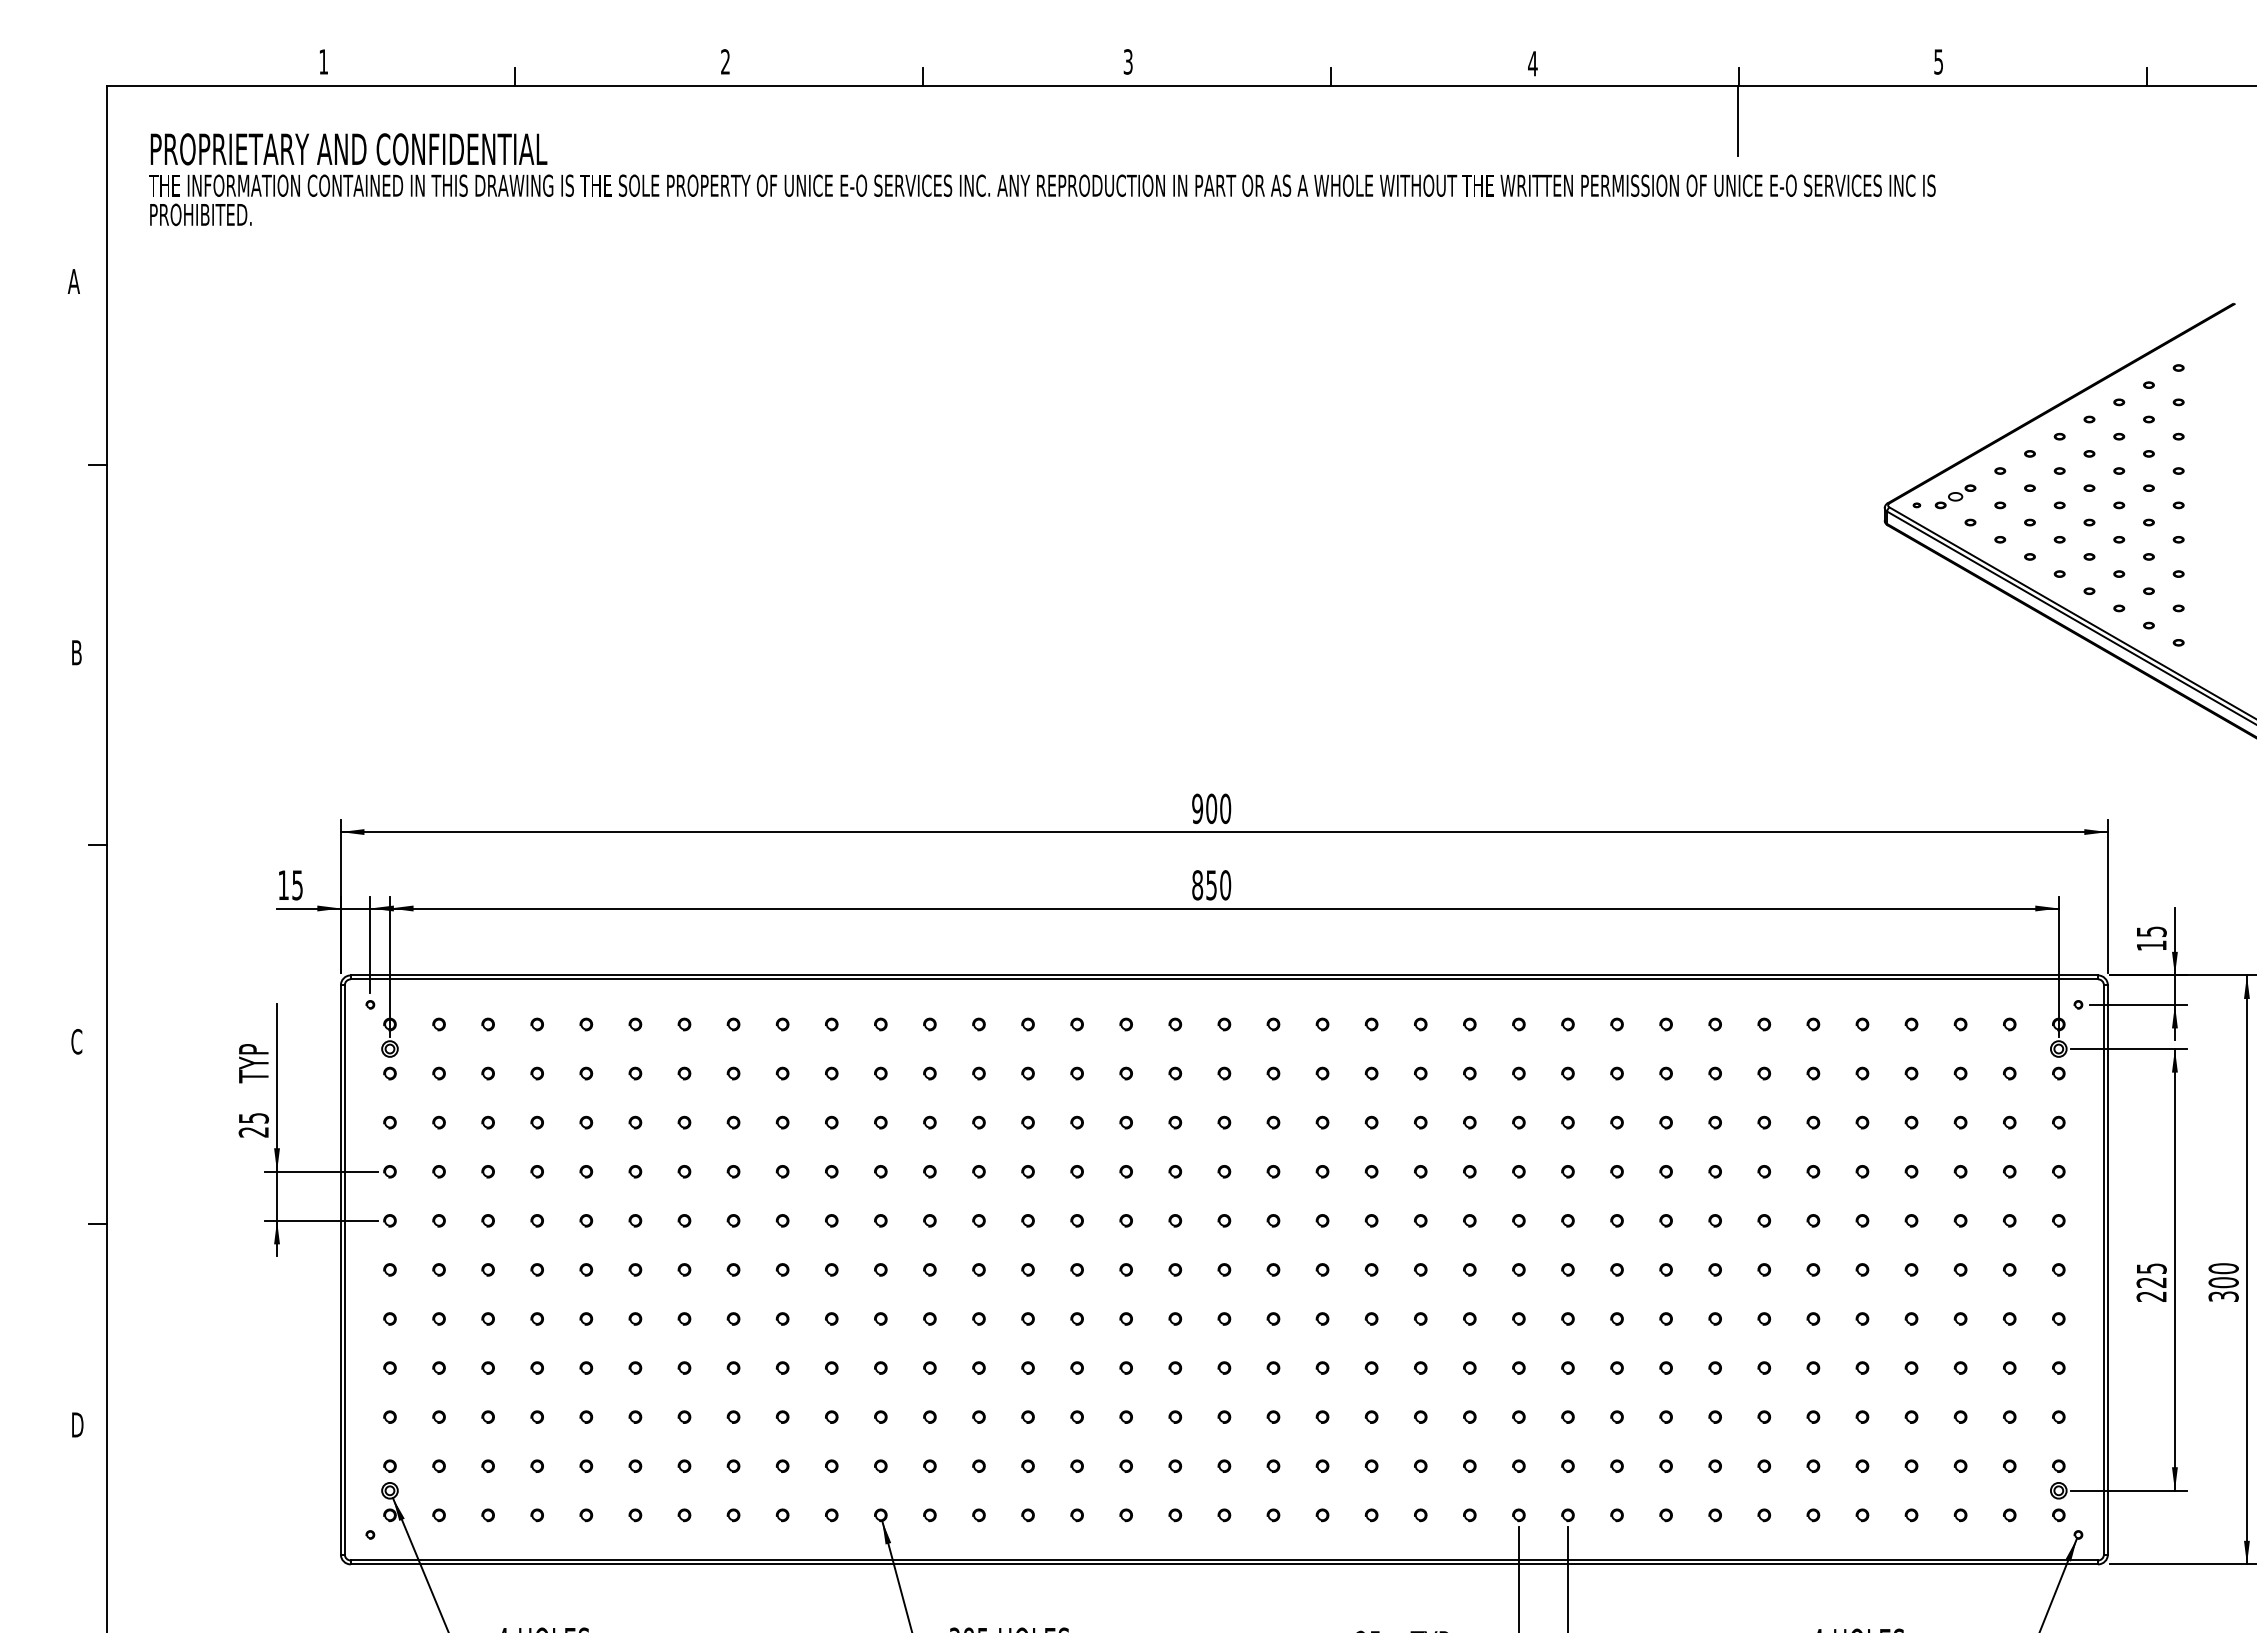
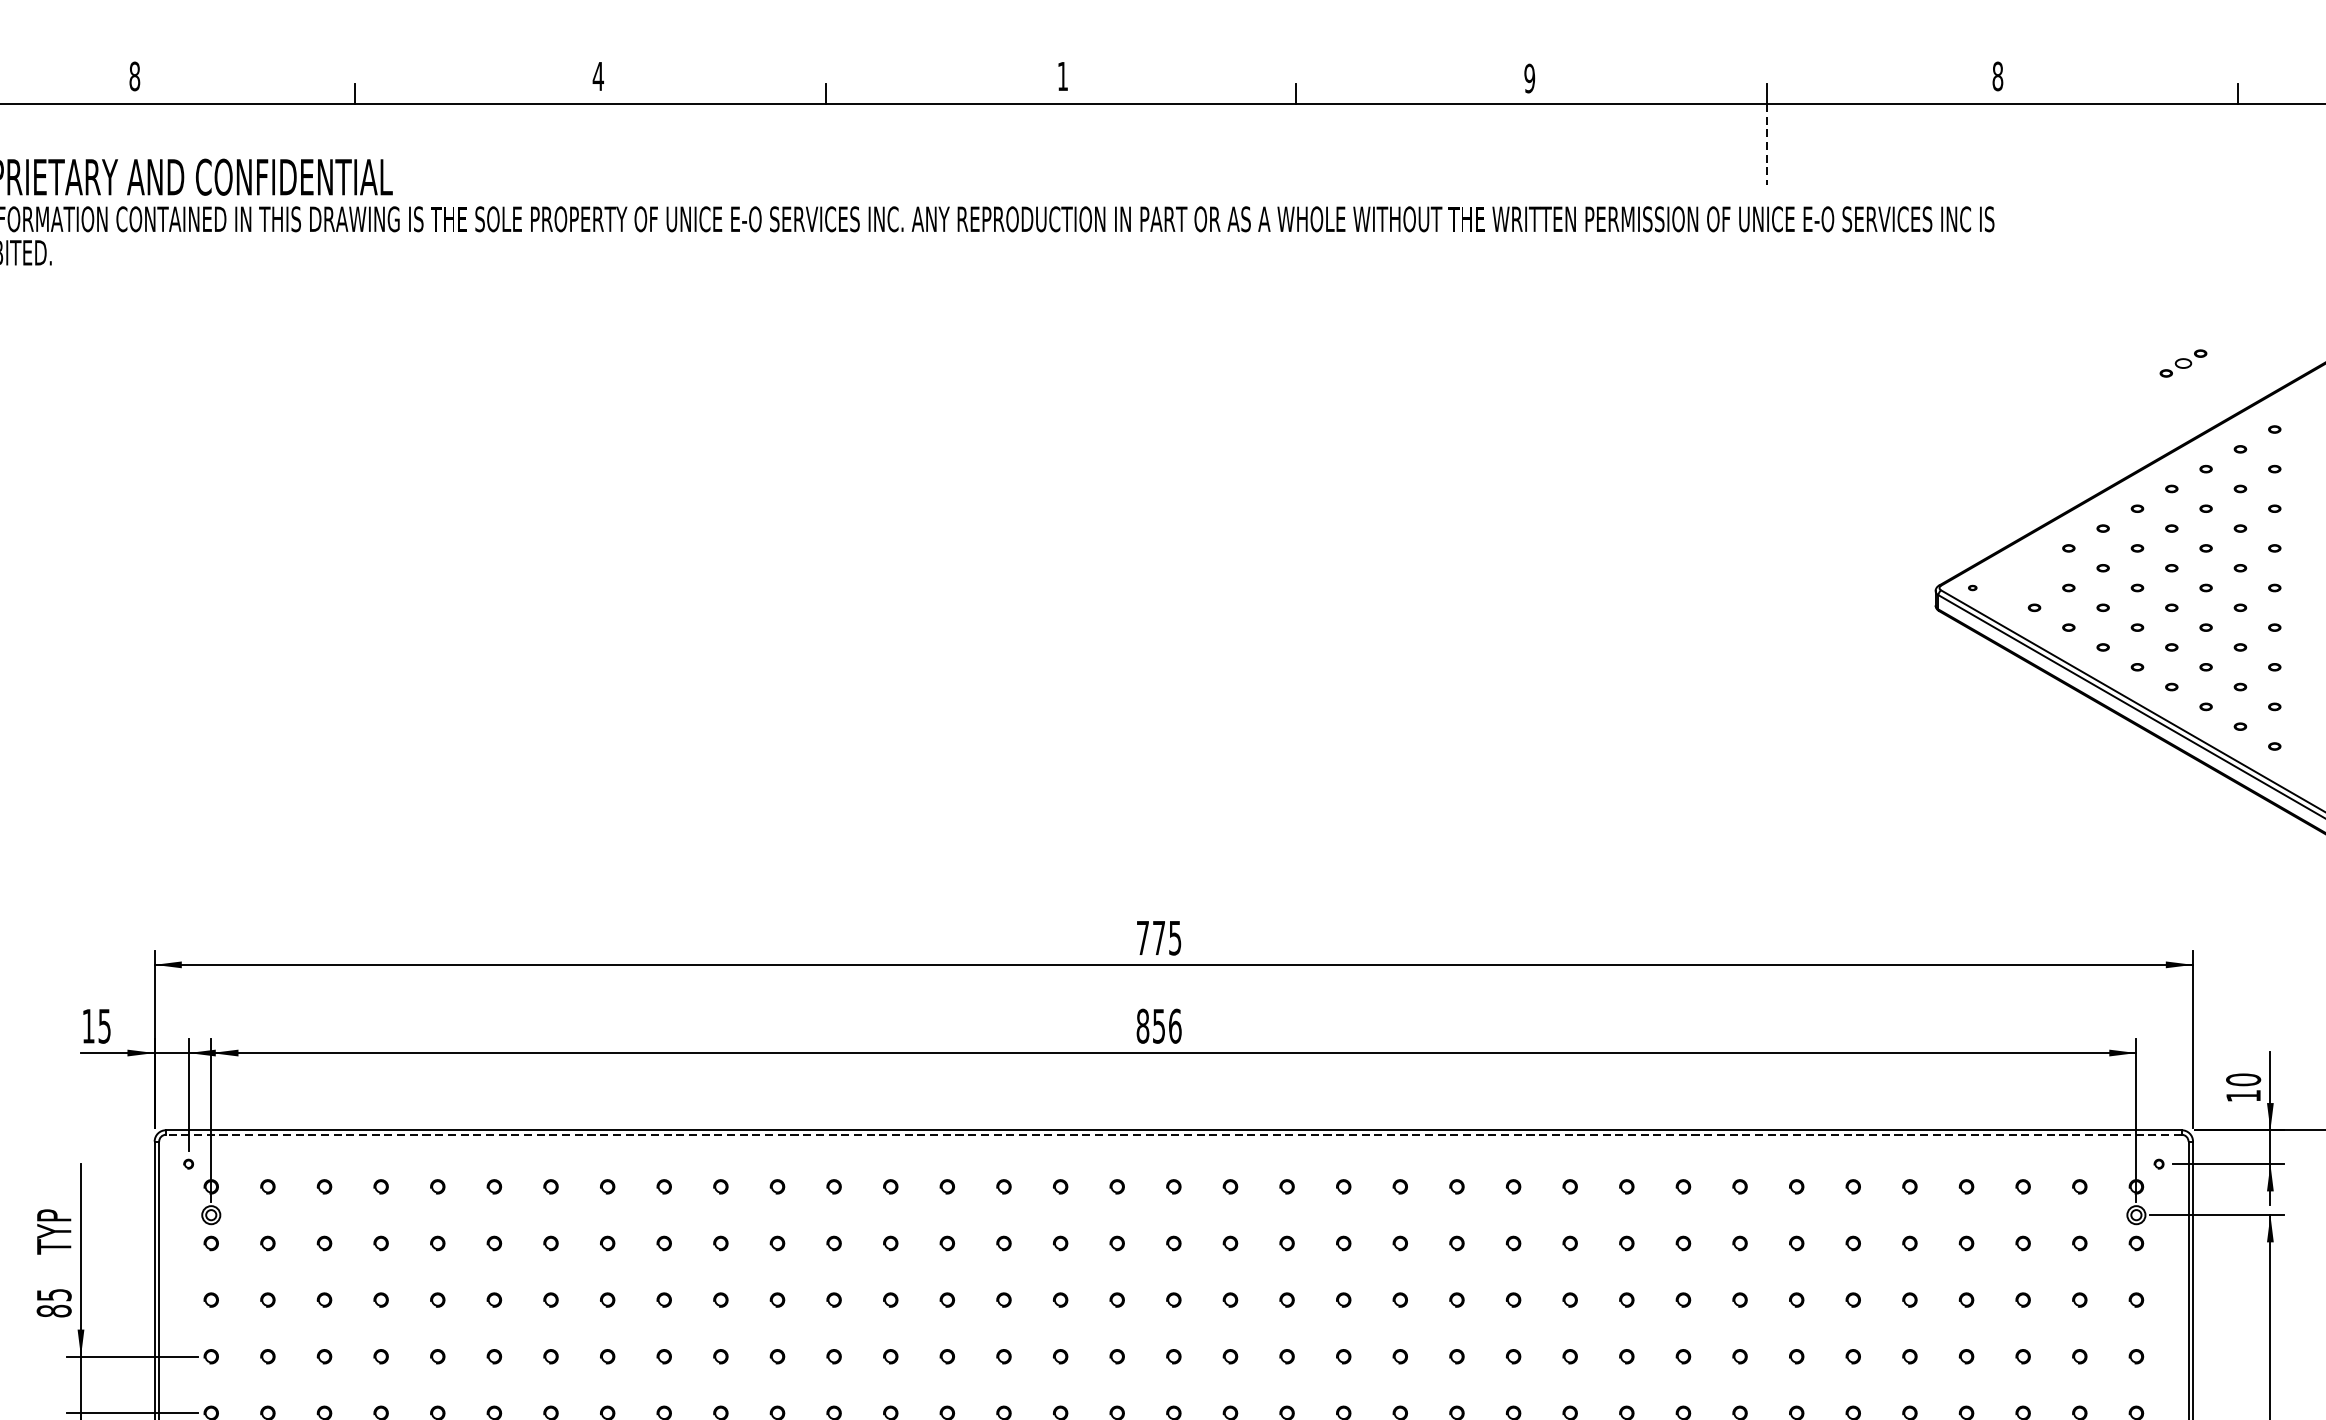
text: (323, 61) -> (134, 75), 1 -> 8
text: (725, 61) -> (598, 75), 2 -> 4
text: (1127, 61) -> (1062, 75), 3 -> 1
text: (1938, 61) -> (1997, 75), 5 -> 8
text: (1532, 63) -> (1529, 78), 4 -> 9
line: (1738, 121) -> (1766, 145), solid -> dashed
part: (1955, 496) -> (2183, 363), moved
text: (1211, 808) -> (1158, 937), 900 -> 775
text: (1225, 884) -> (1175, 1025), 850 -> 856
text: (2151, 931) -> (2243, 1079), 15 -> 10
line: (1224, 979) -> (1173, 1134), solid -> dashed
text: (253, 1131) -> (53, 1310), 25 -> 85

